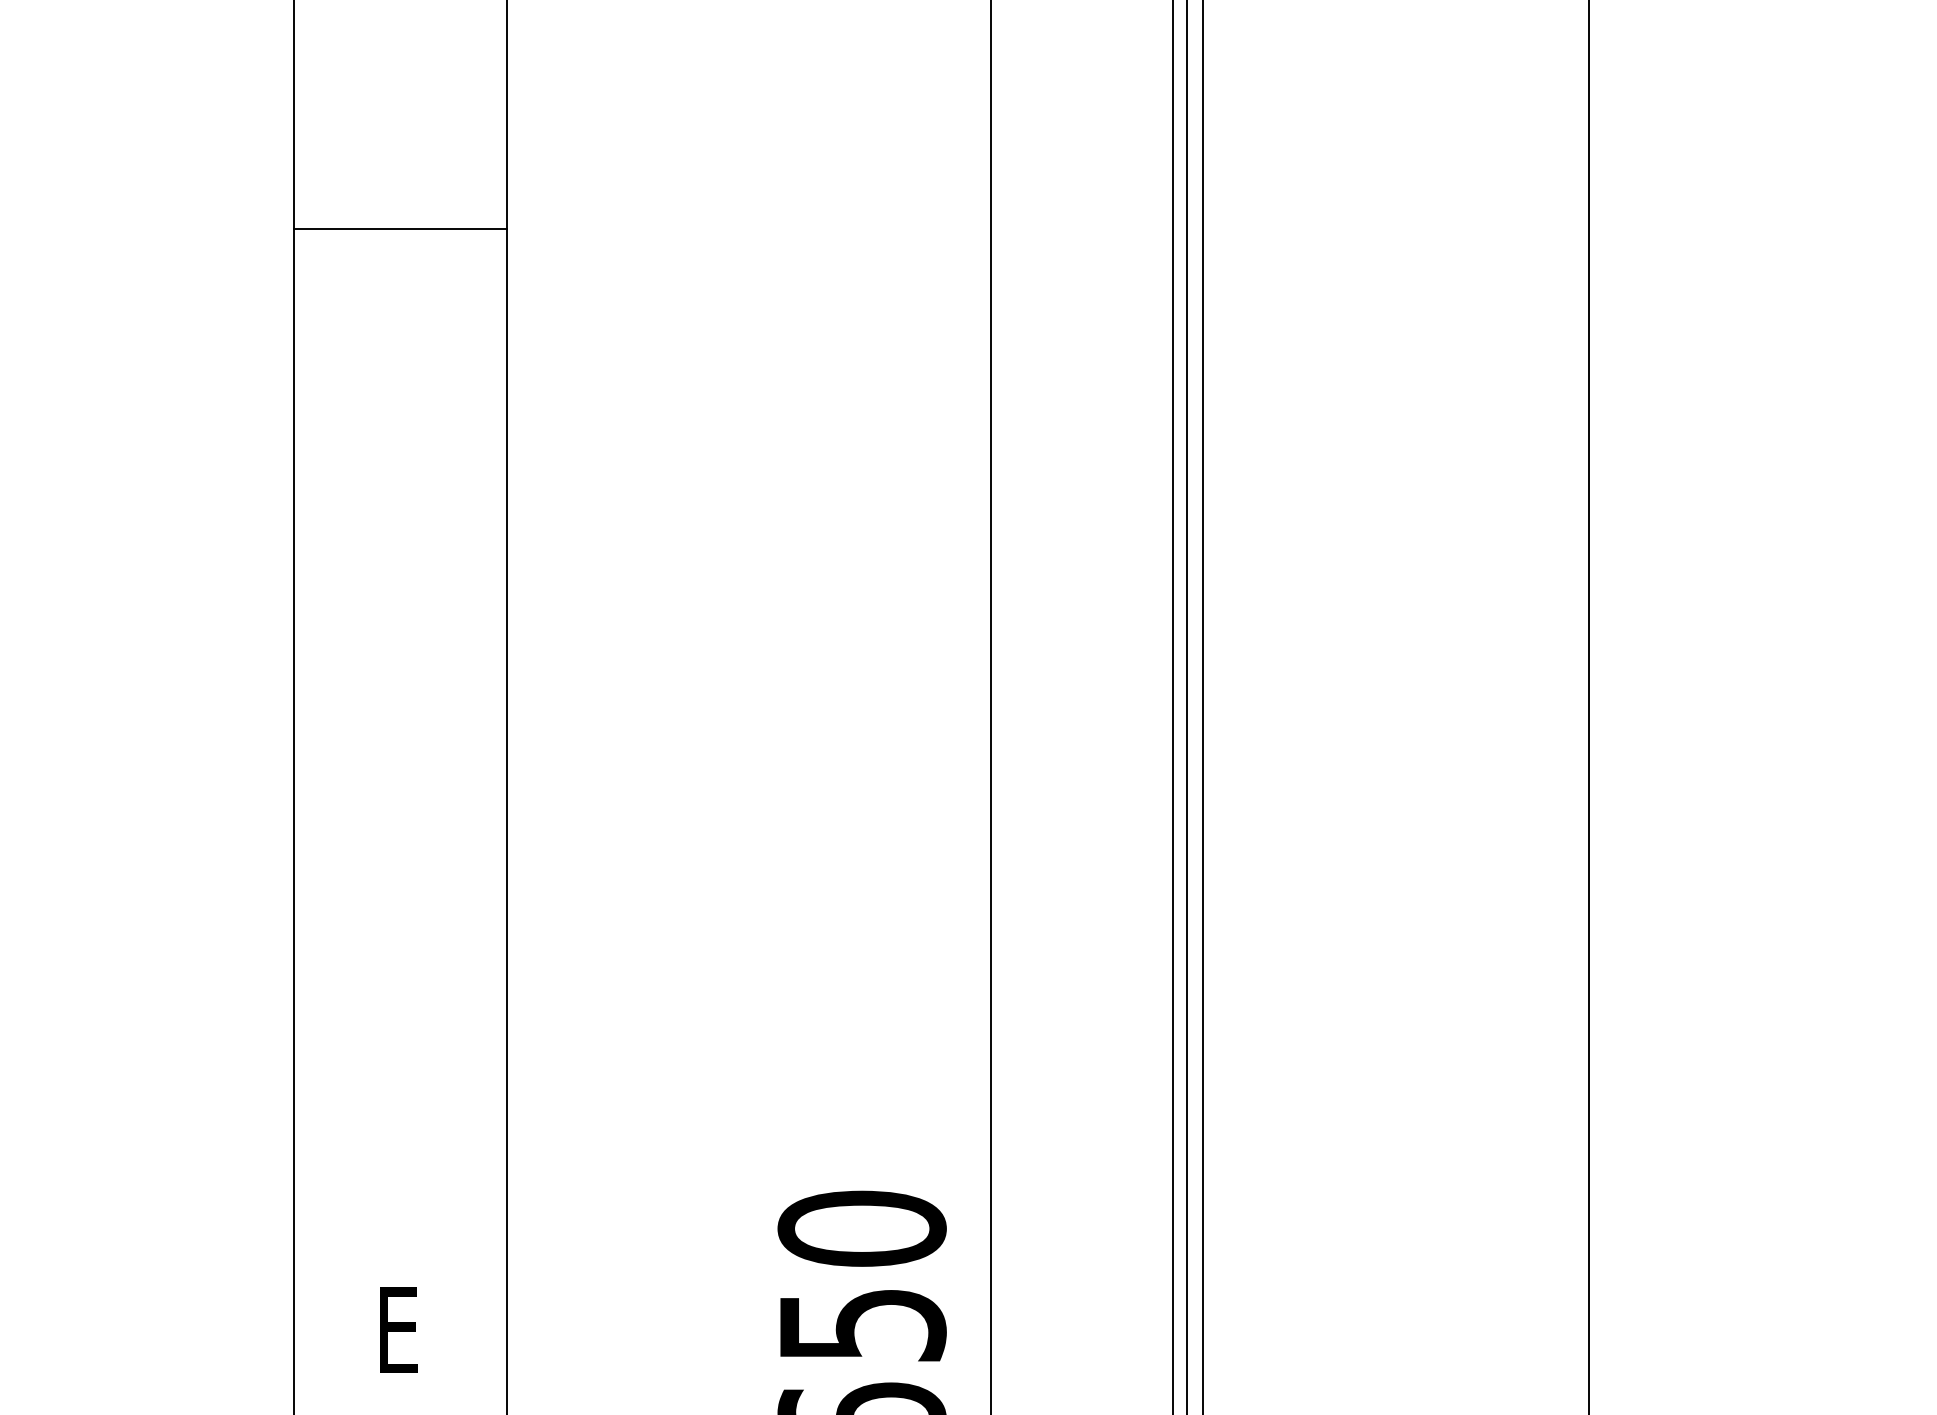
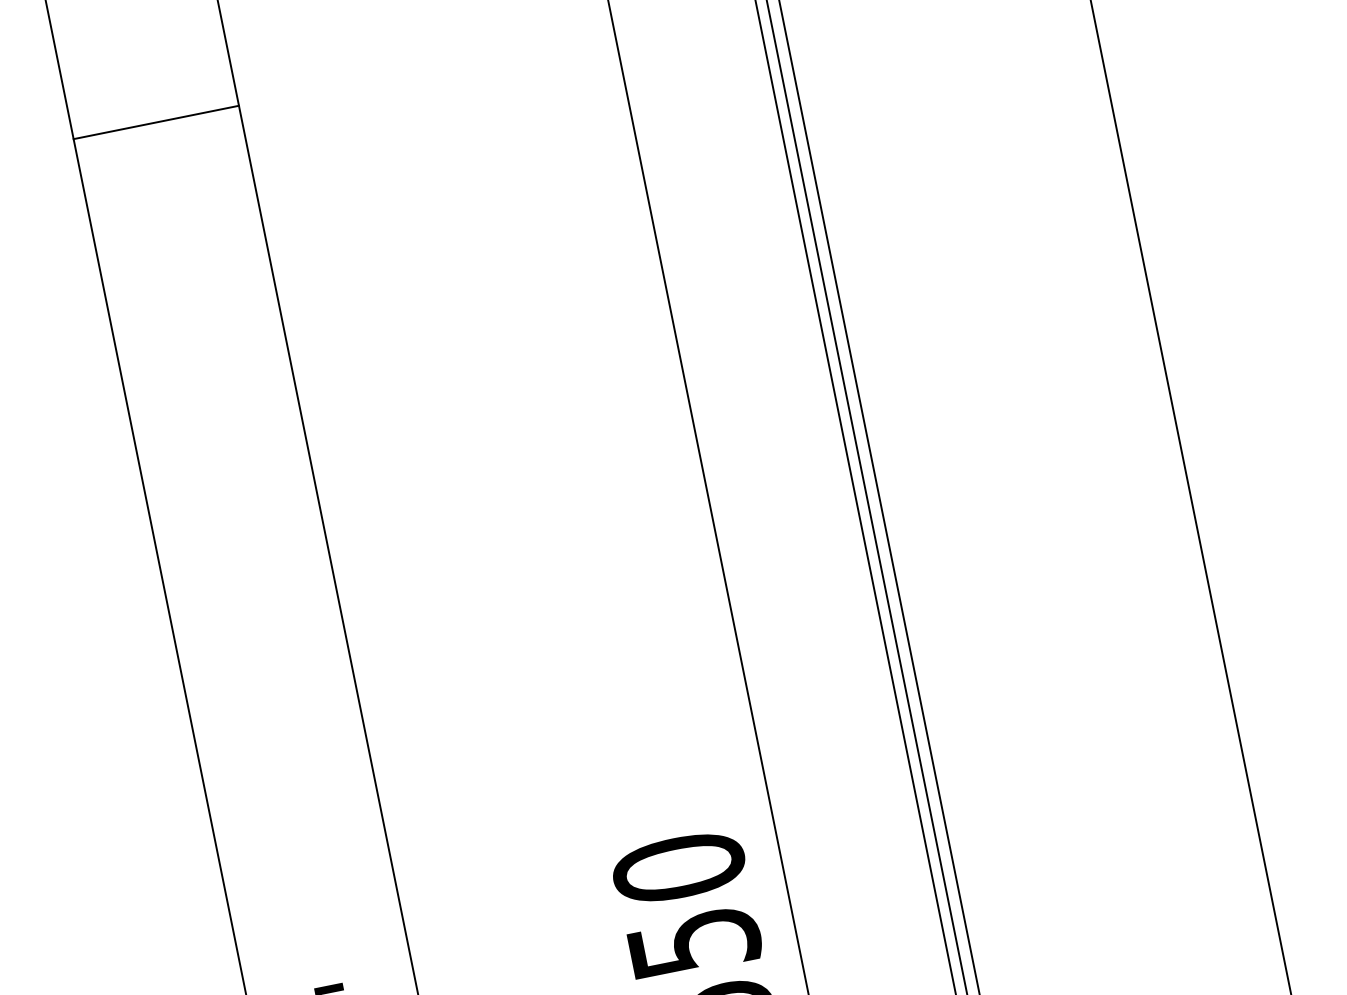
line: (400, 229) -> (156, 122), moved

